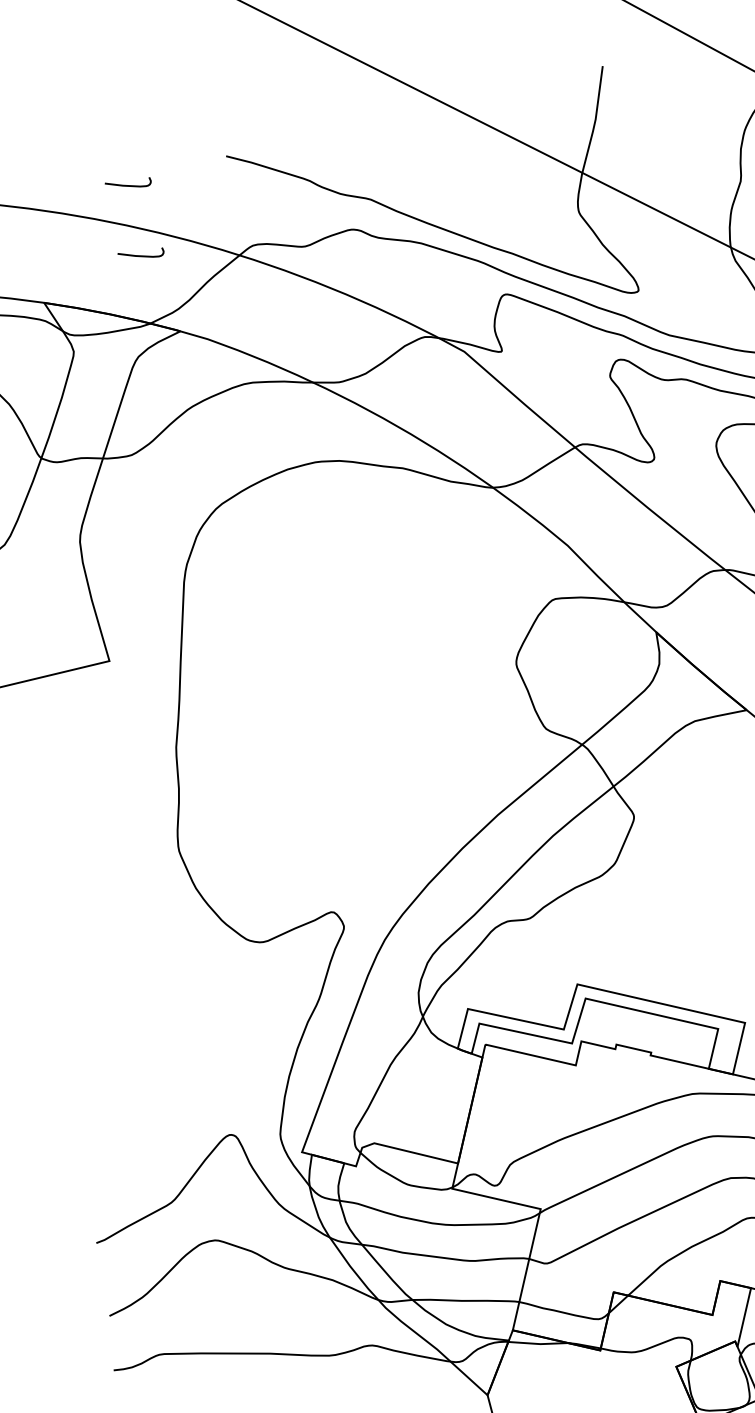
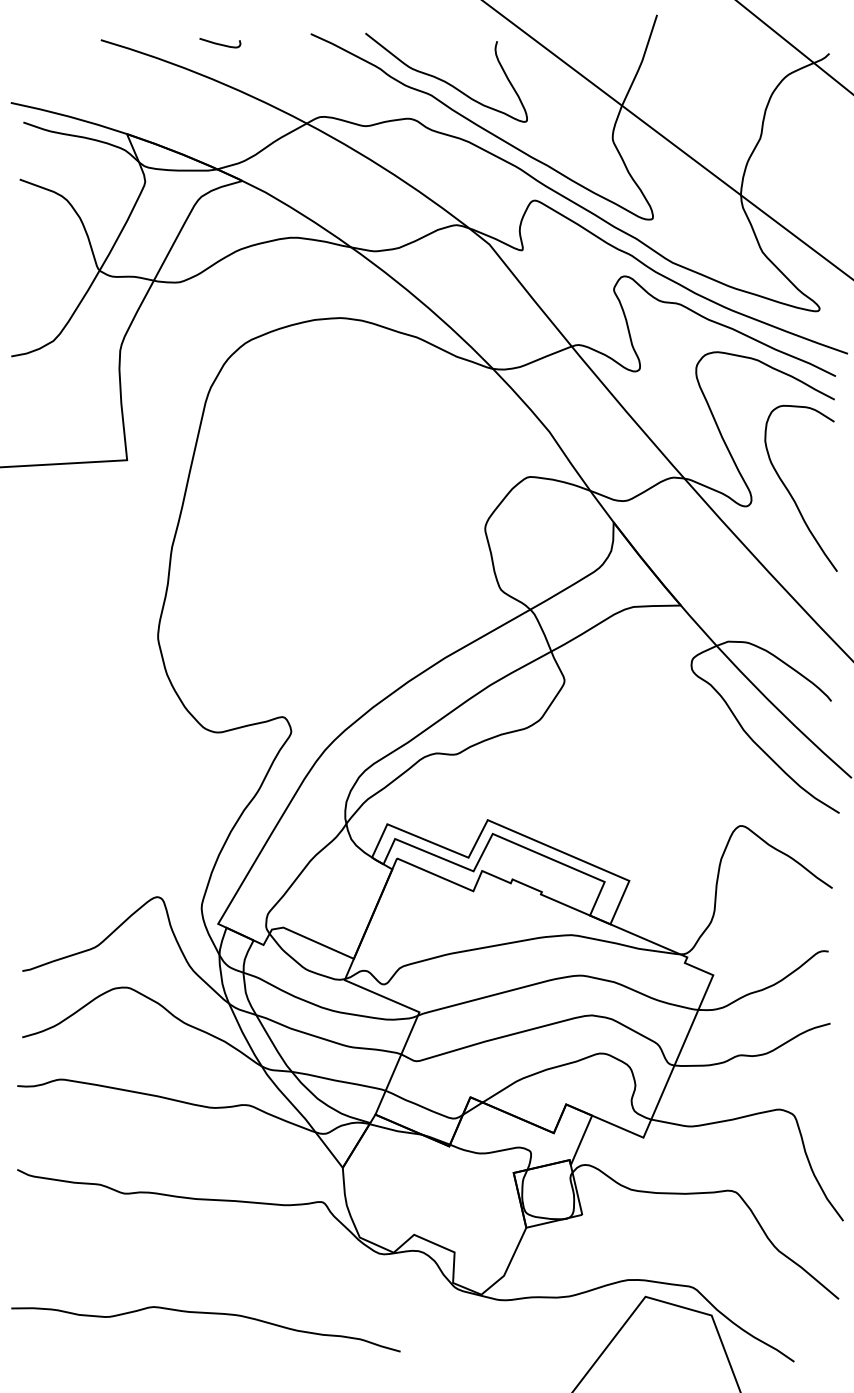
curve: (383, 180) -> (445, 80), added
curve: (141, 254) -> (220, 107), removed

